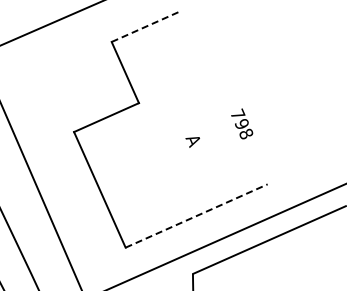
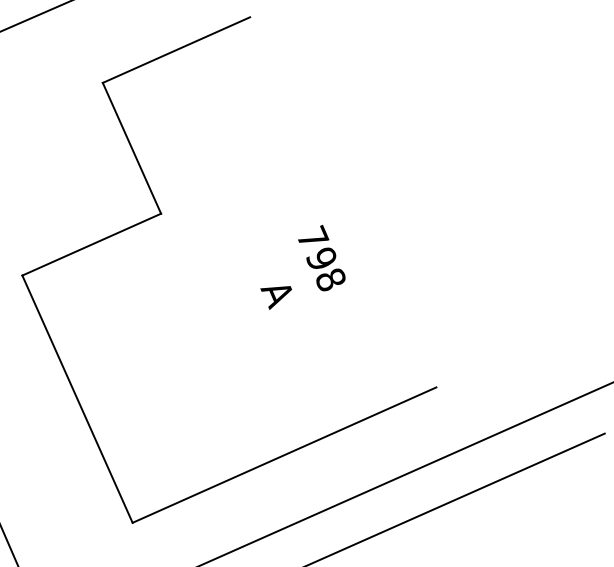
line: (146, 26) -> (177, 49), dashed -> solid
text: (242, 123) -> (322, 257), moved
line: (196, 216) -> (284, 456), dashed -> solid

